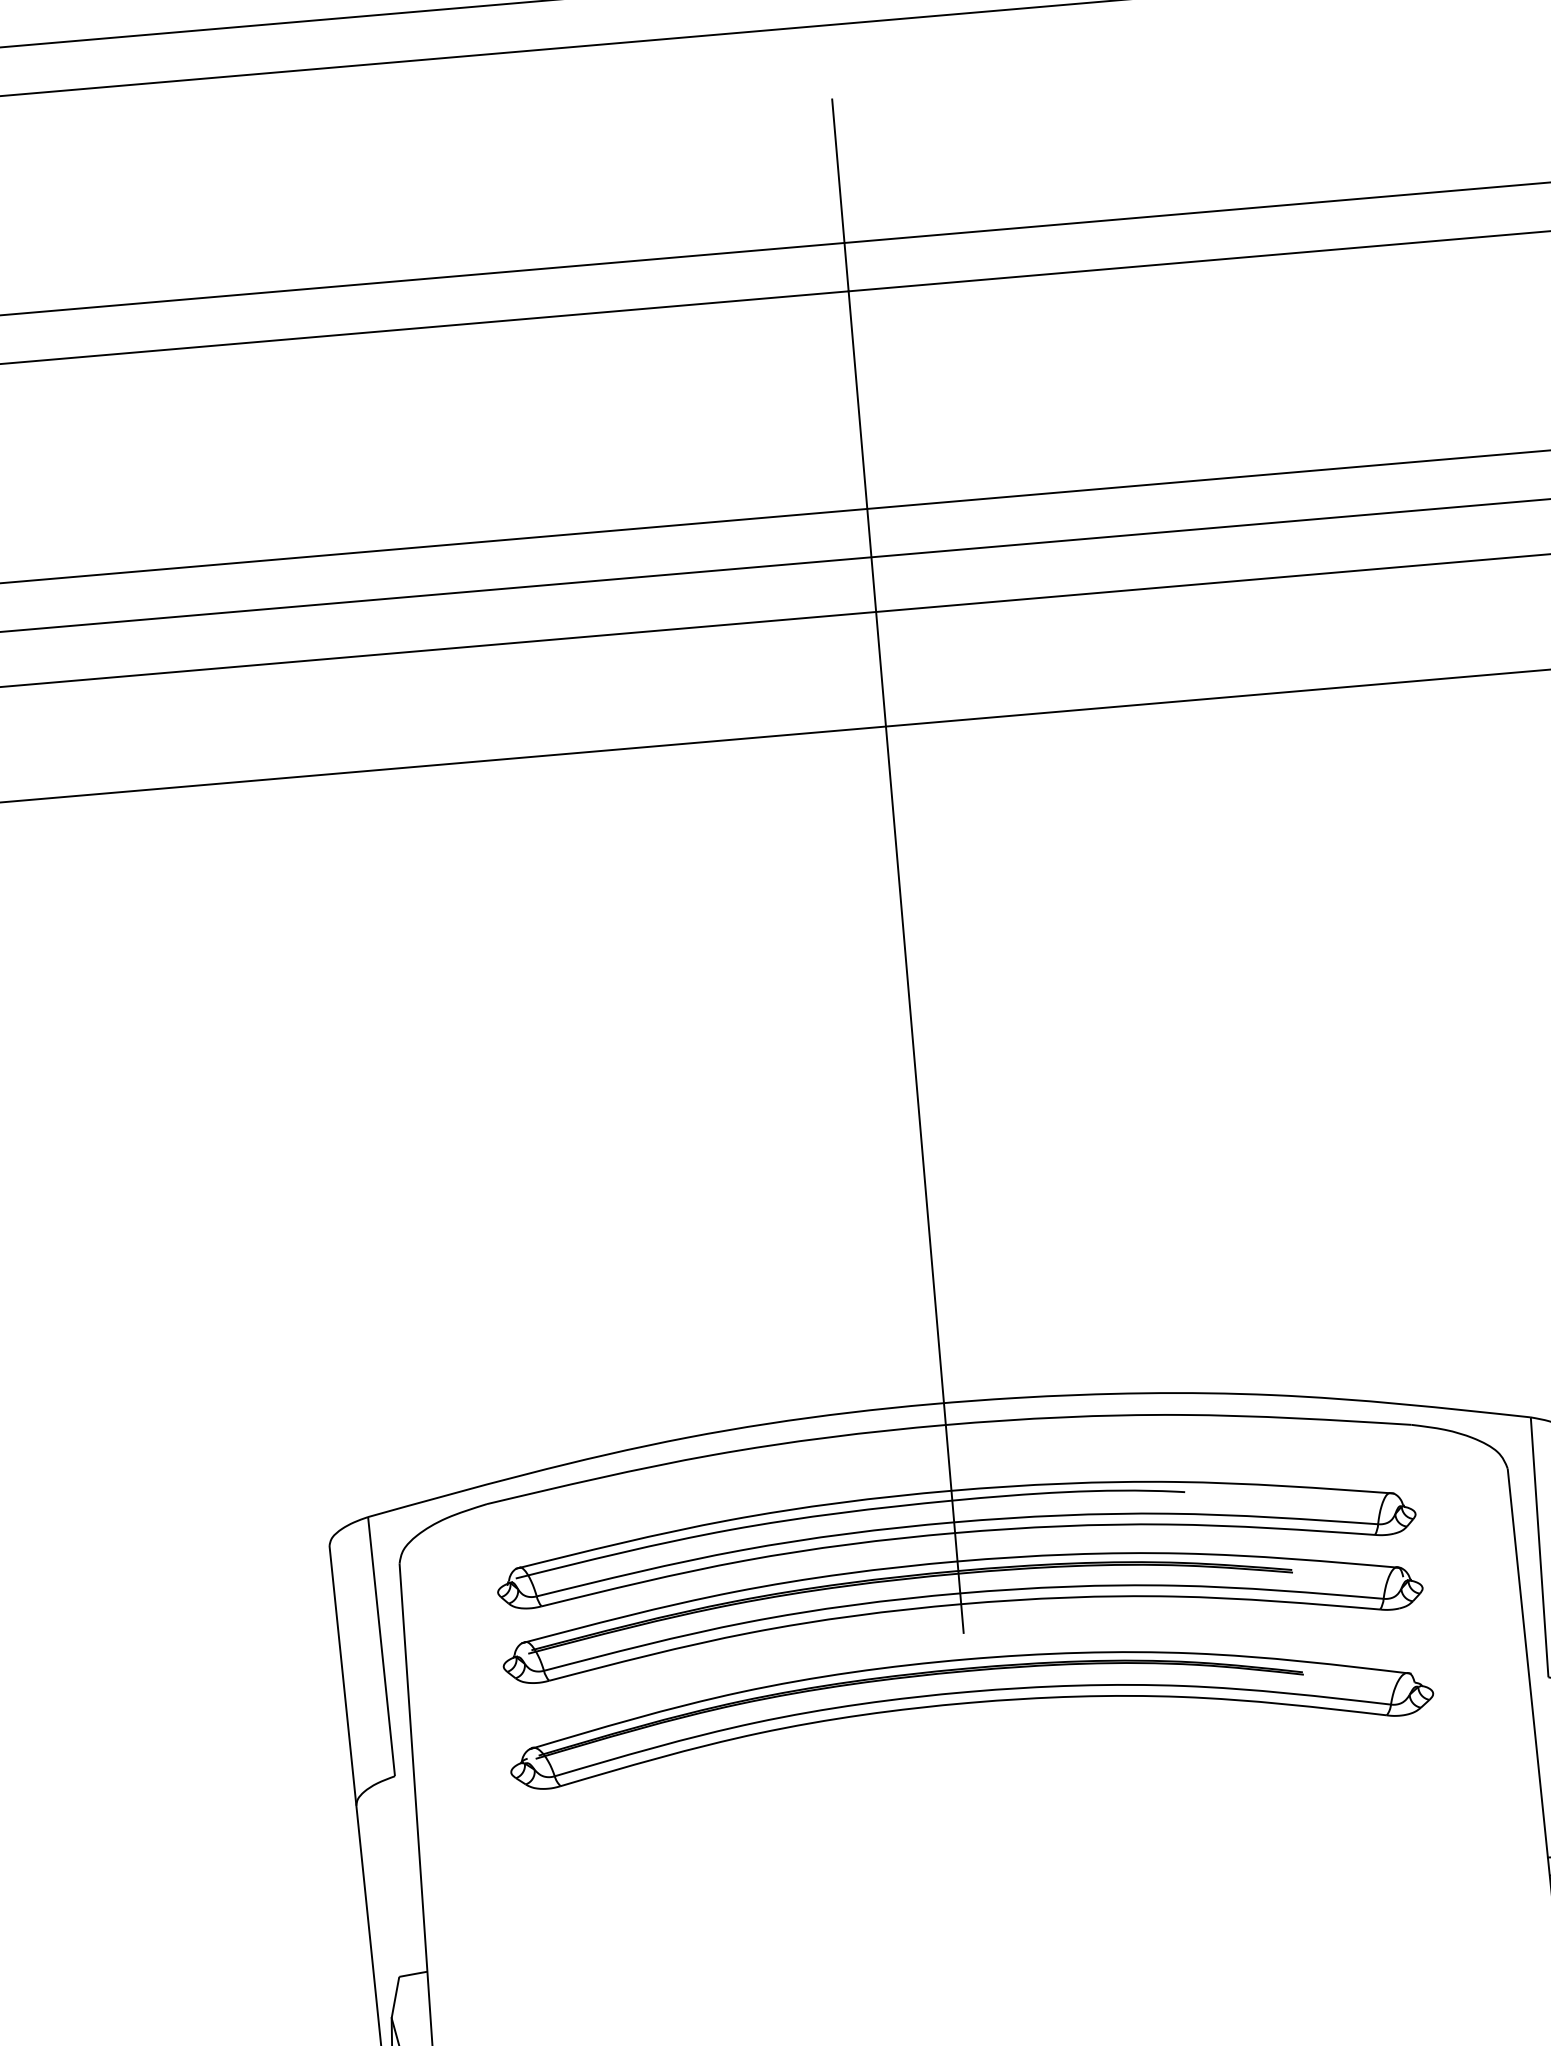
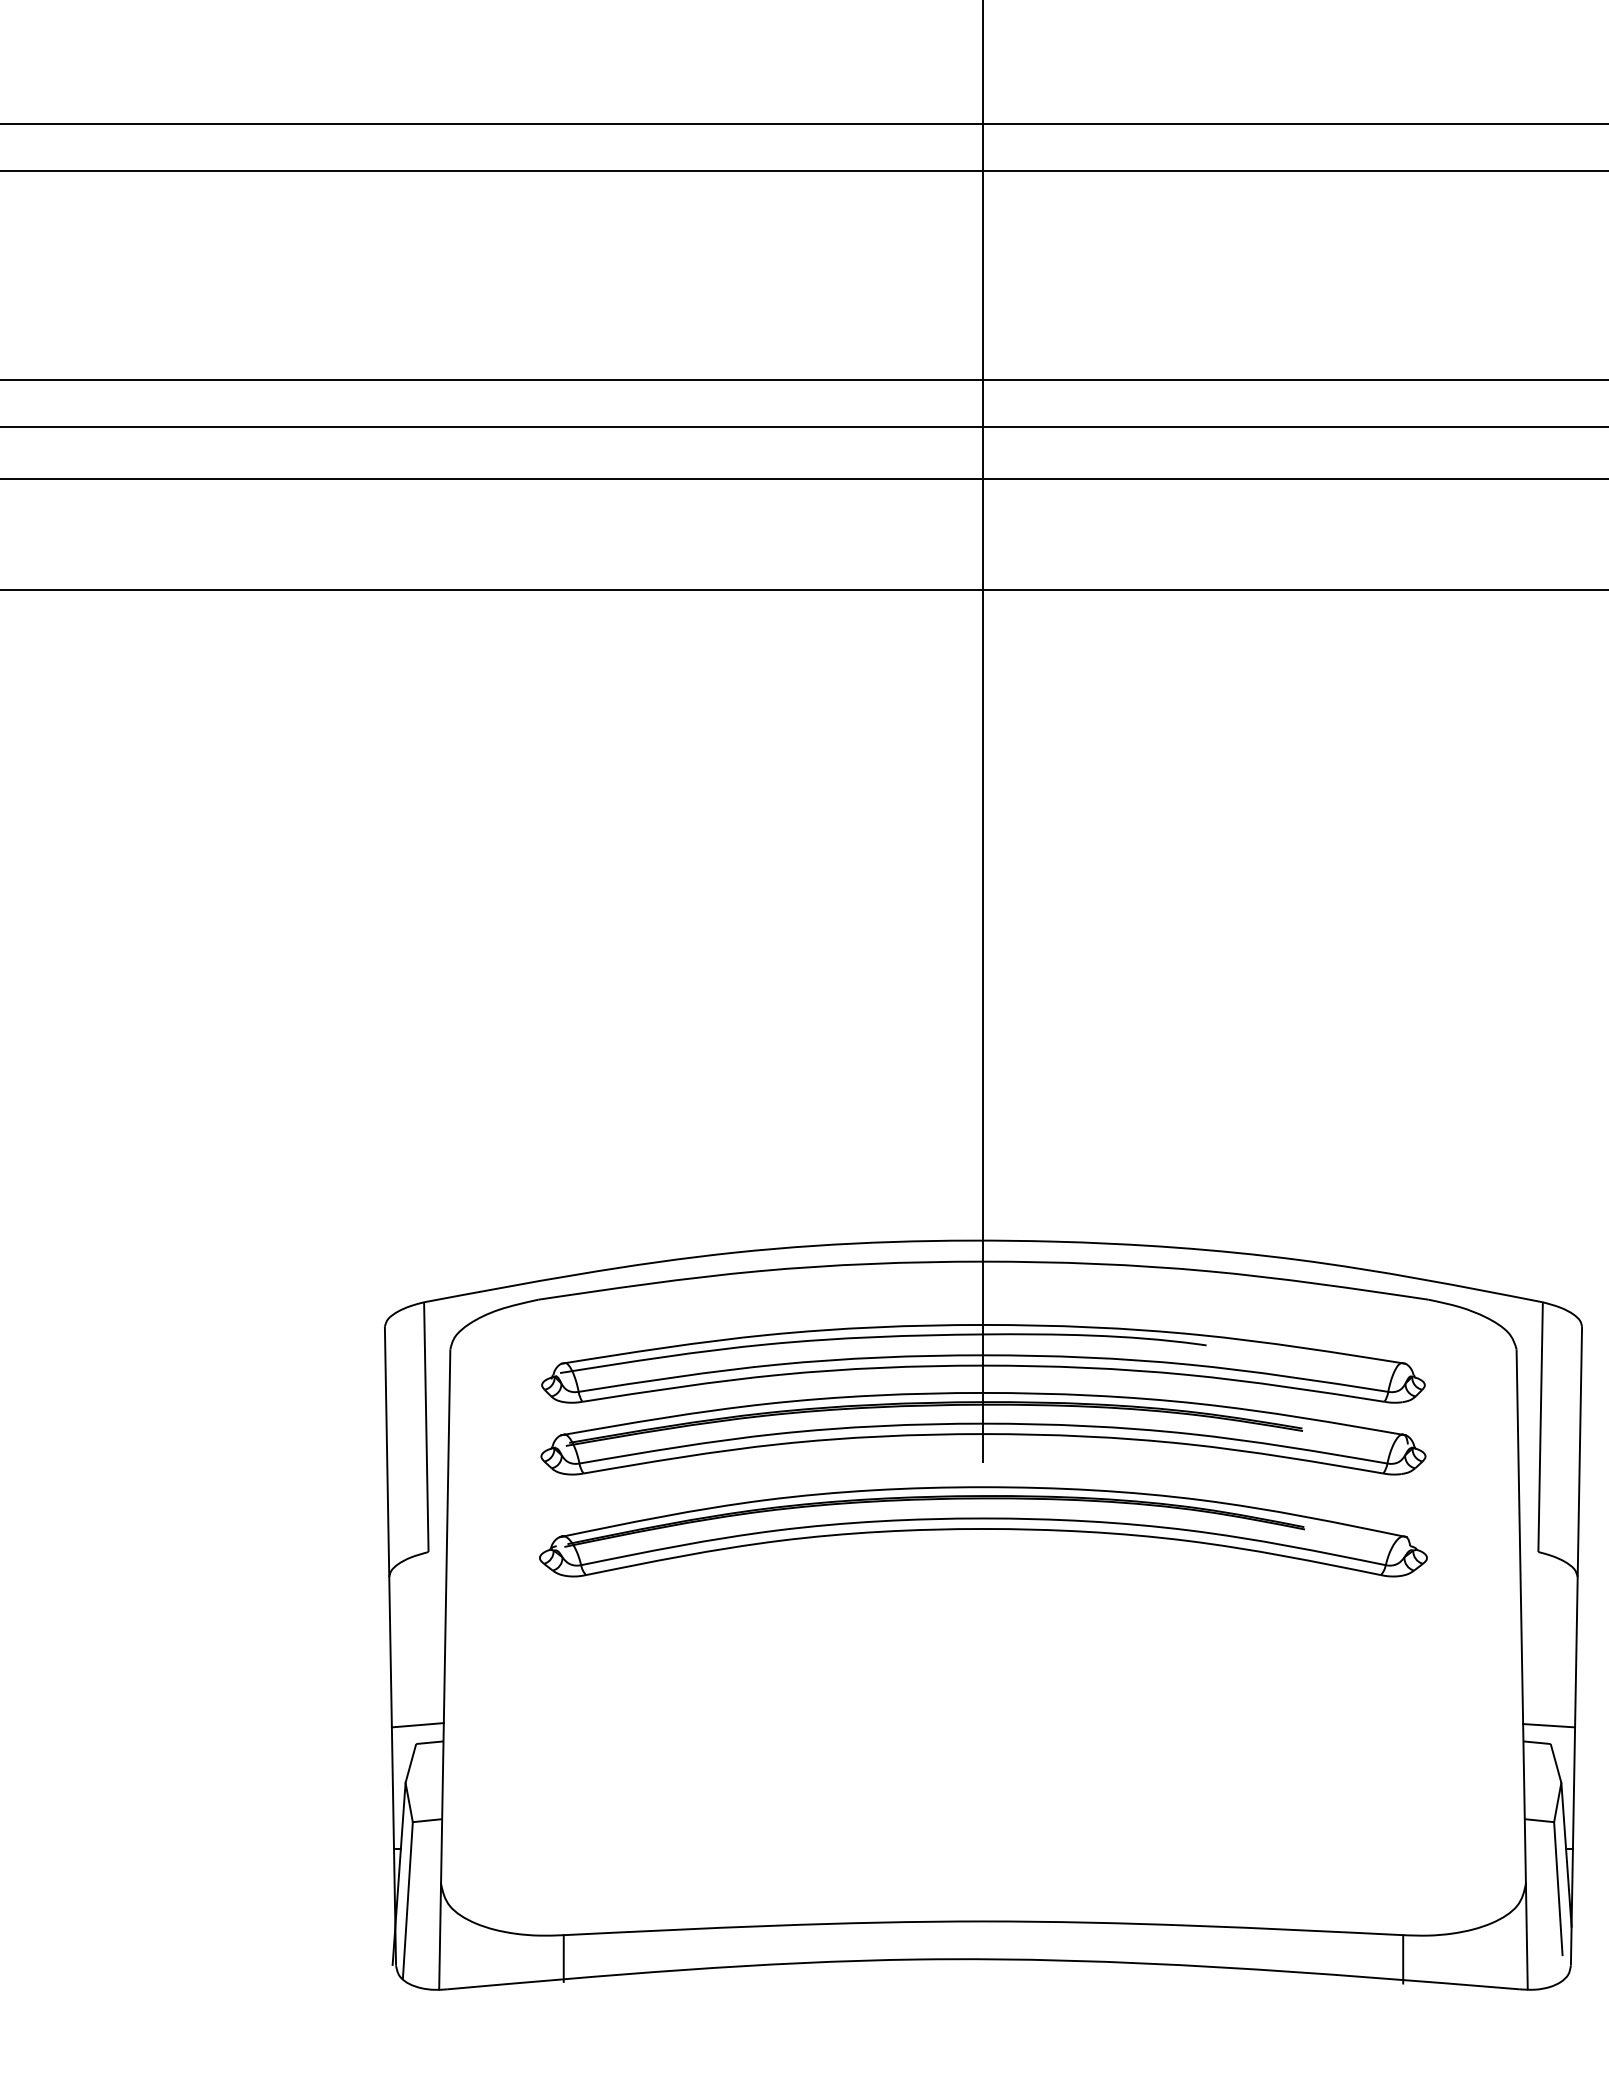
line: (398, 1957) -> (417, 1725), added

